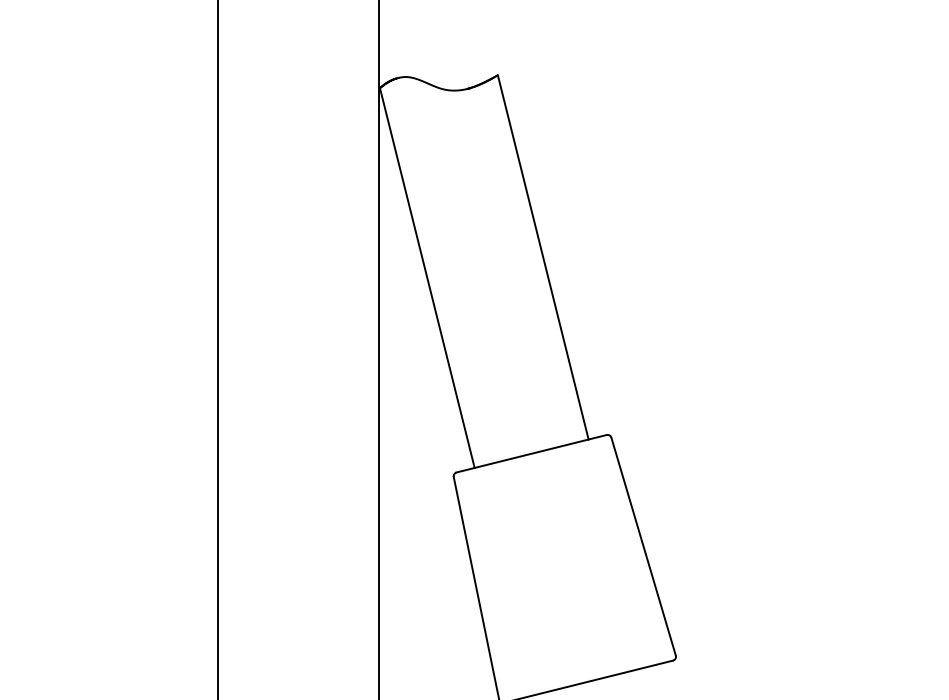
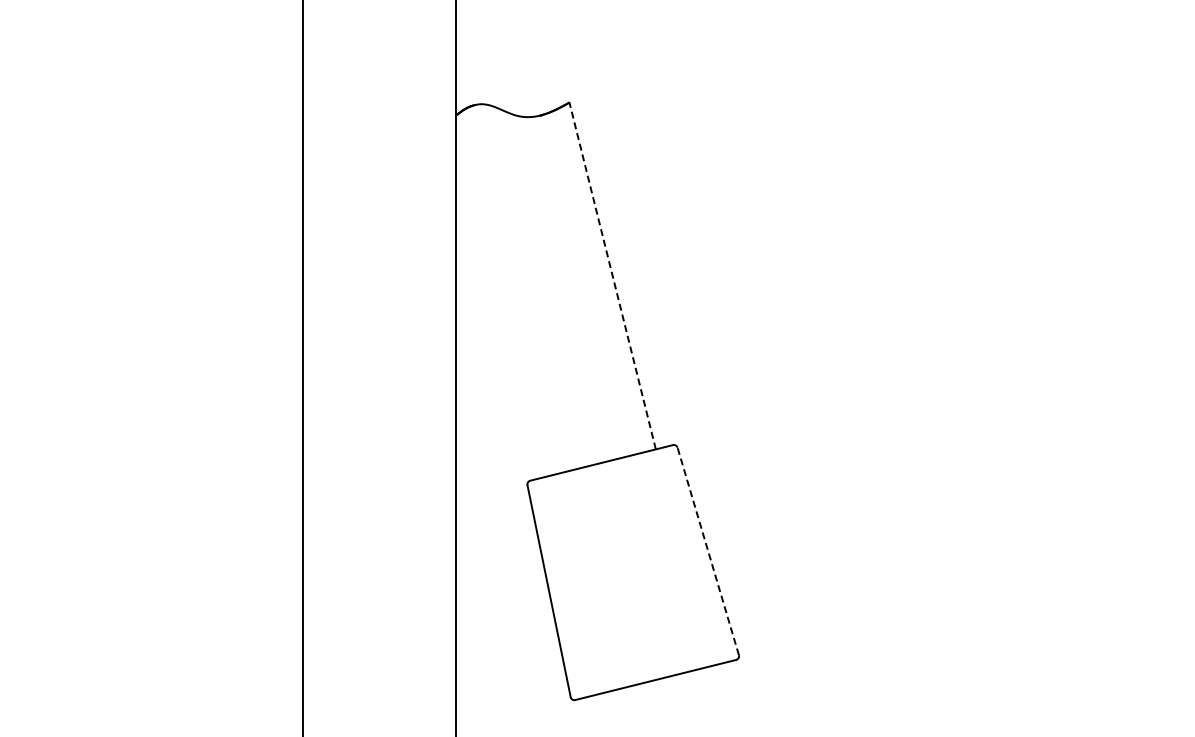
line: (543, 256) -> (612, 275), solid -> dashed
line: (427, 277) -> (502, 295), removed
line: (643, 545) -> (708, 550), solid -> dashed

